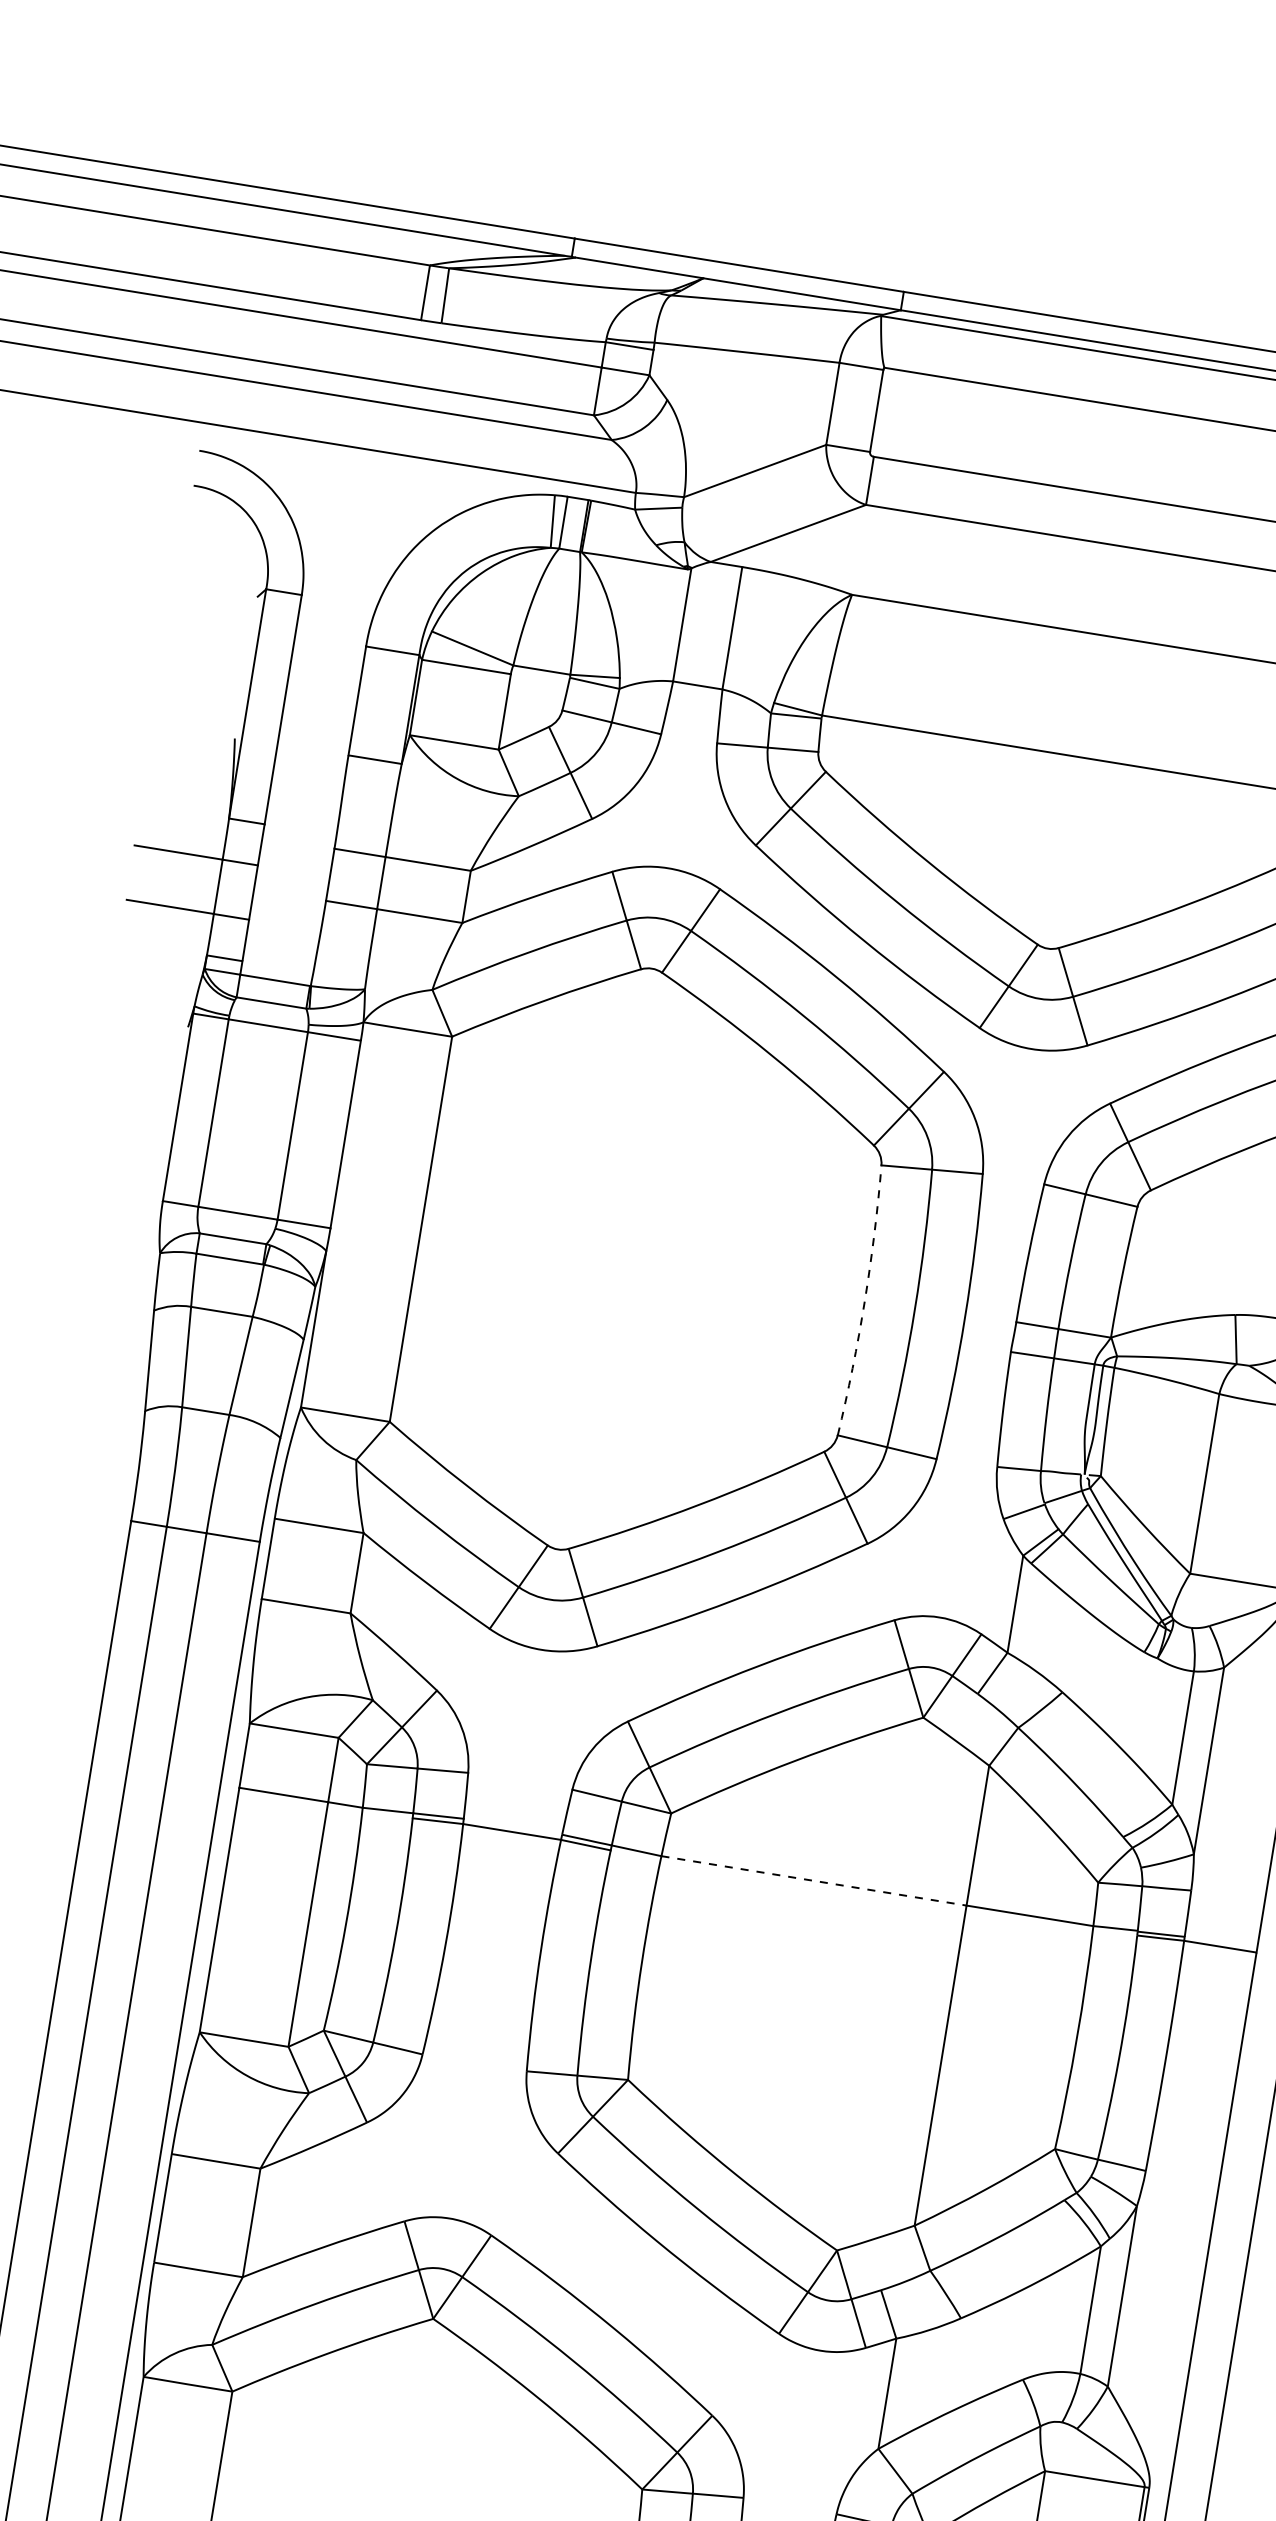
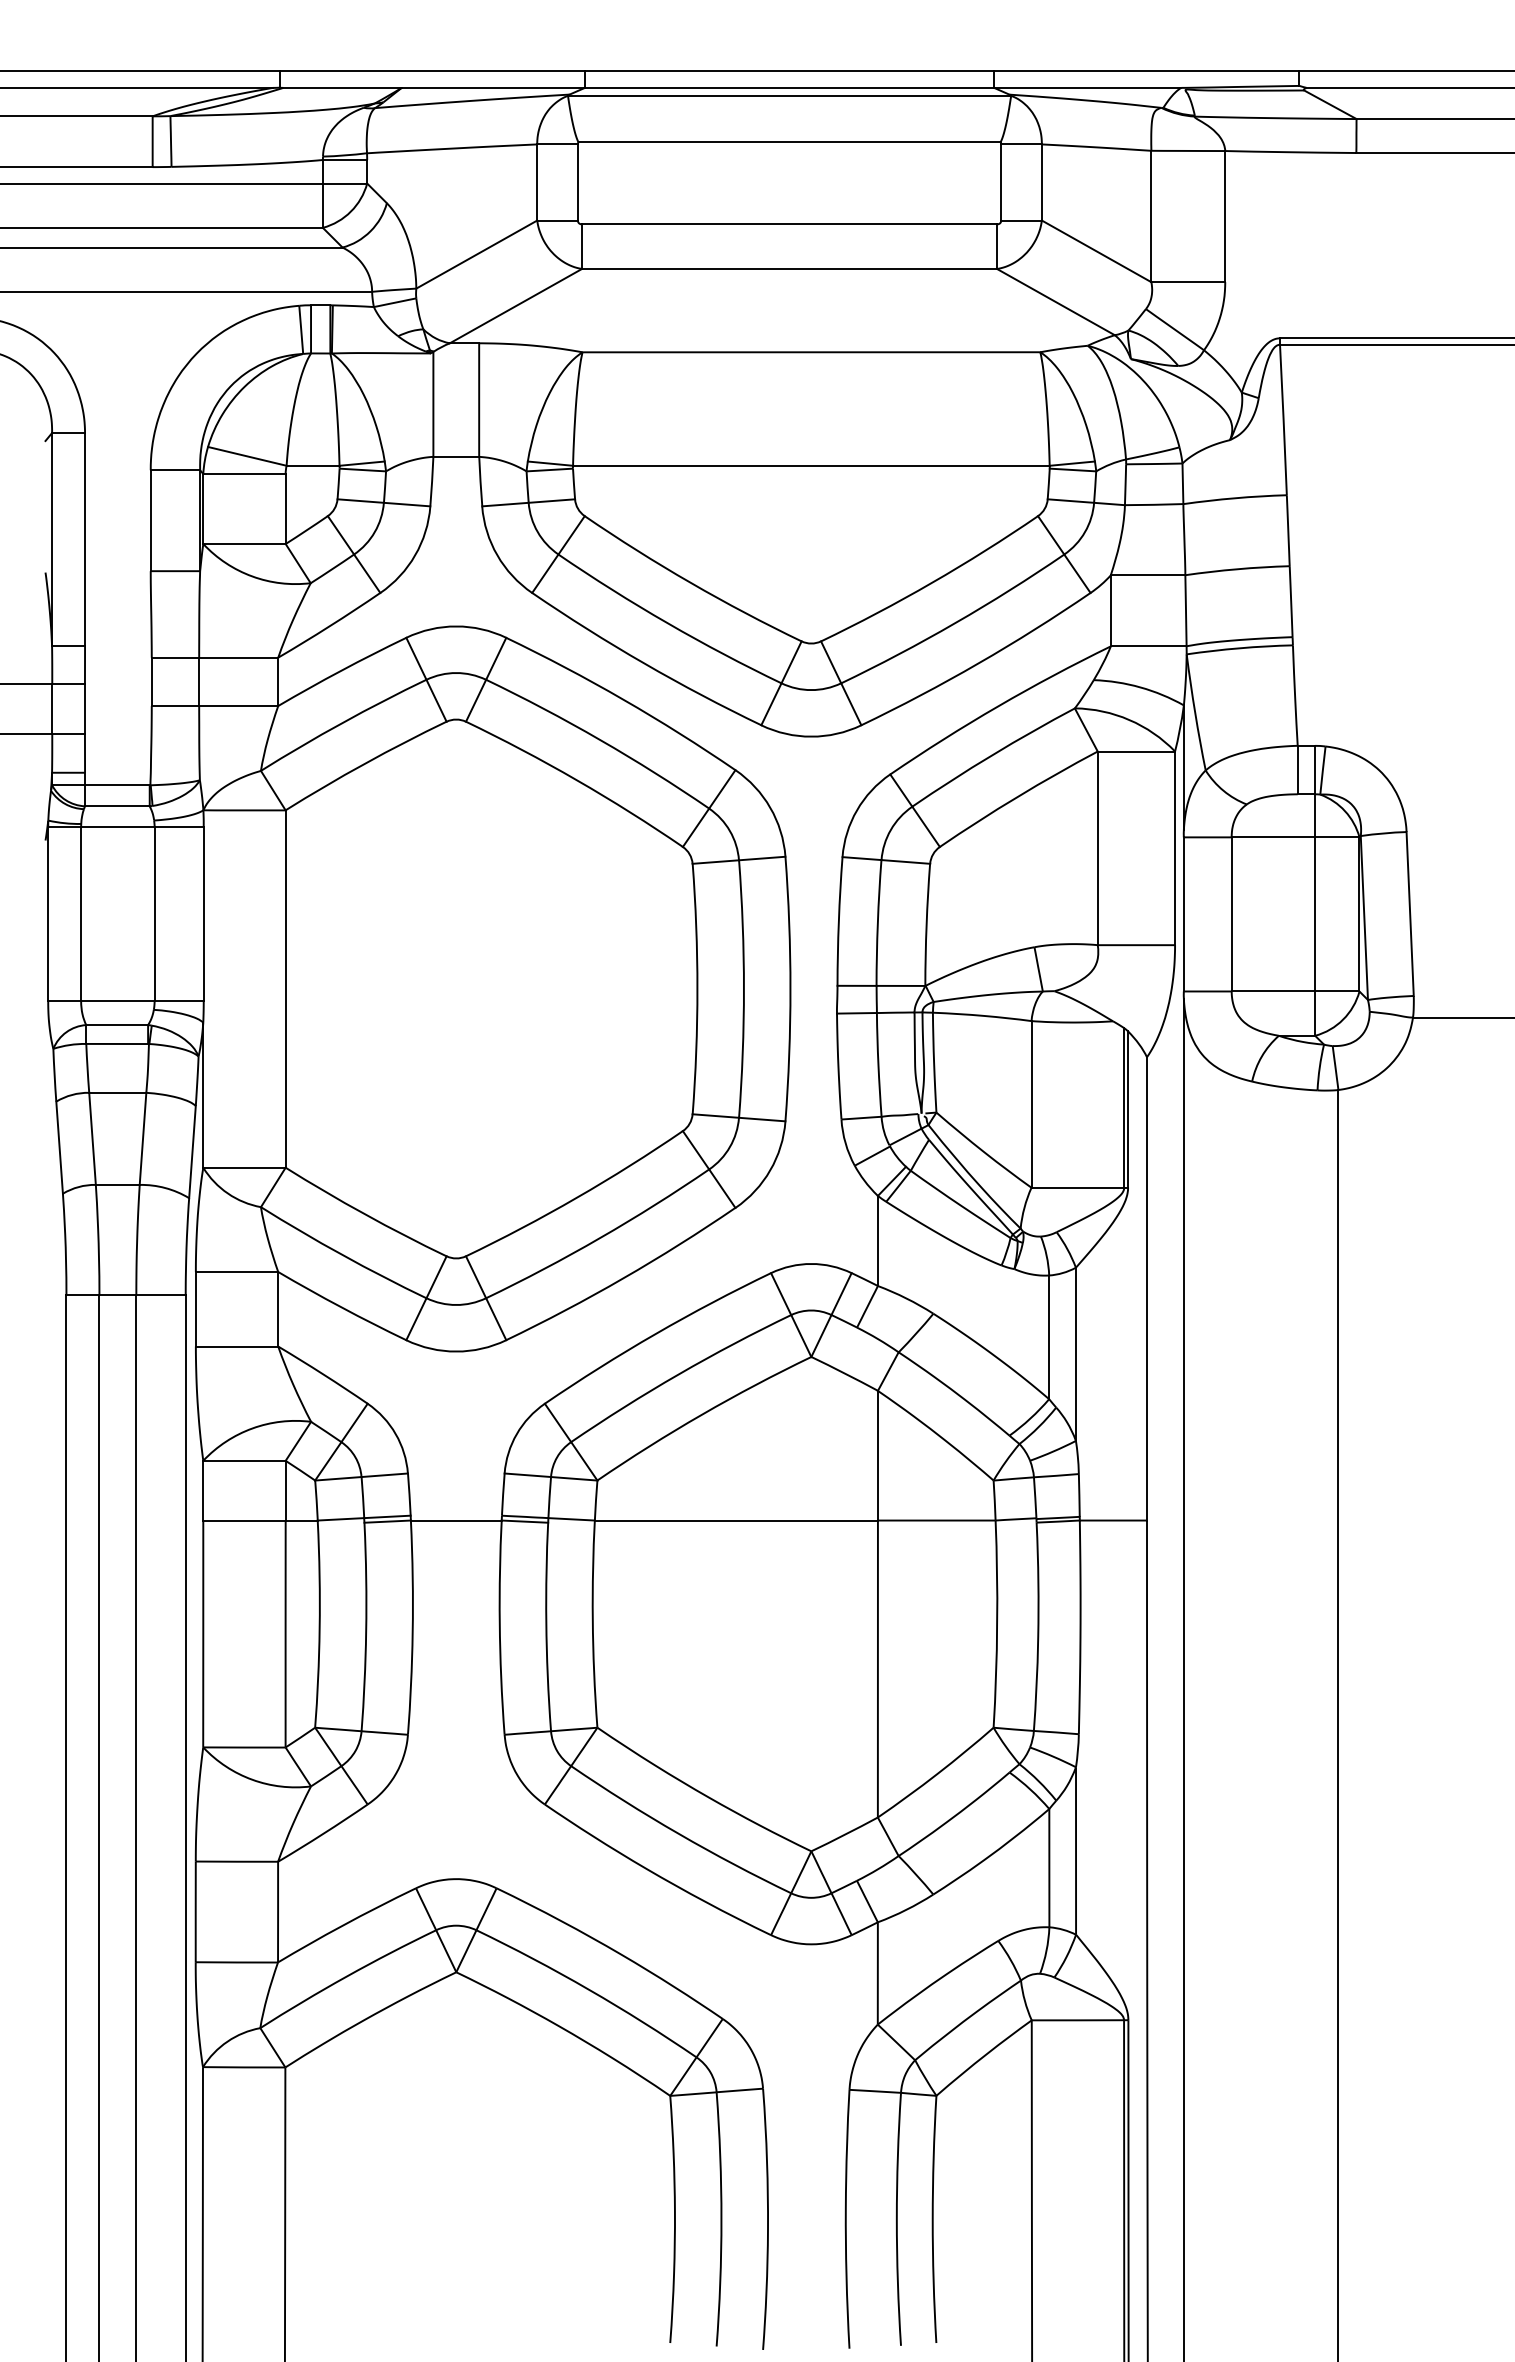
arc: (864, 1301) -> (697, 989), dashed -> solid
line: (814, 1880) -> (736, 1520), dashed -> solid

